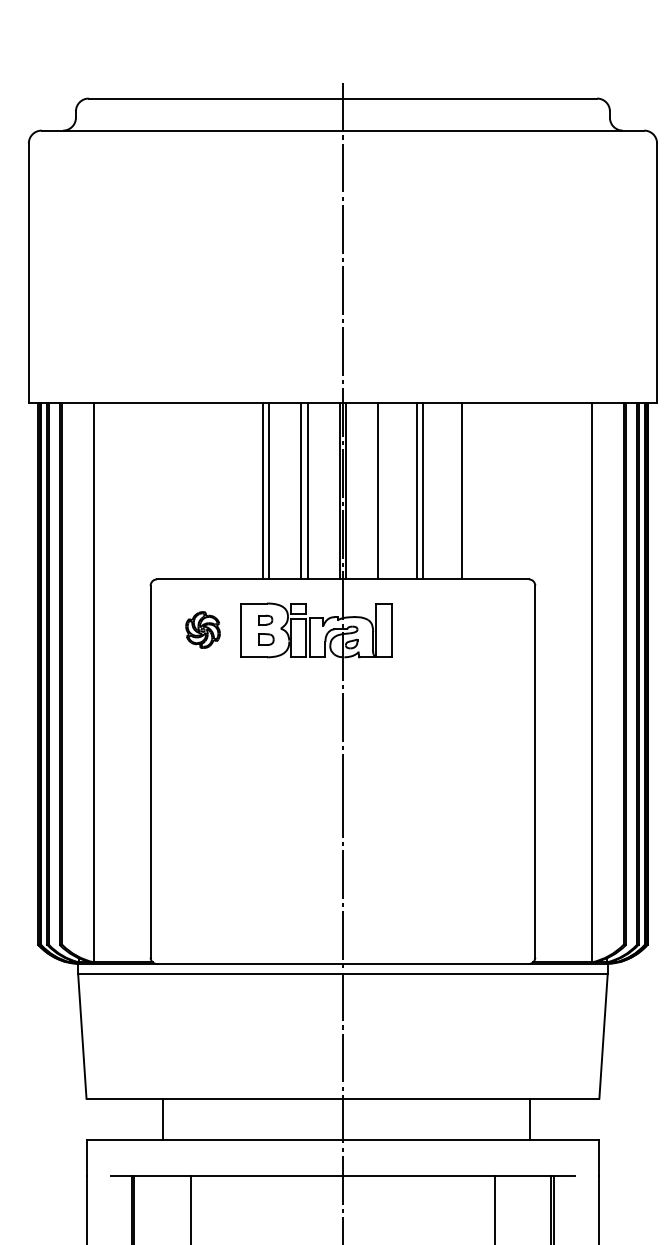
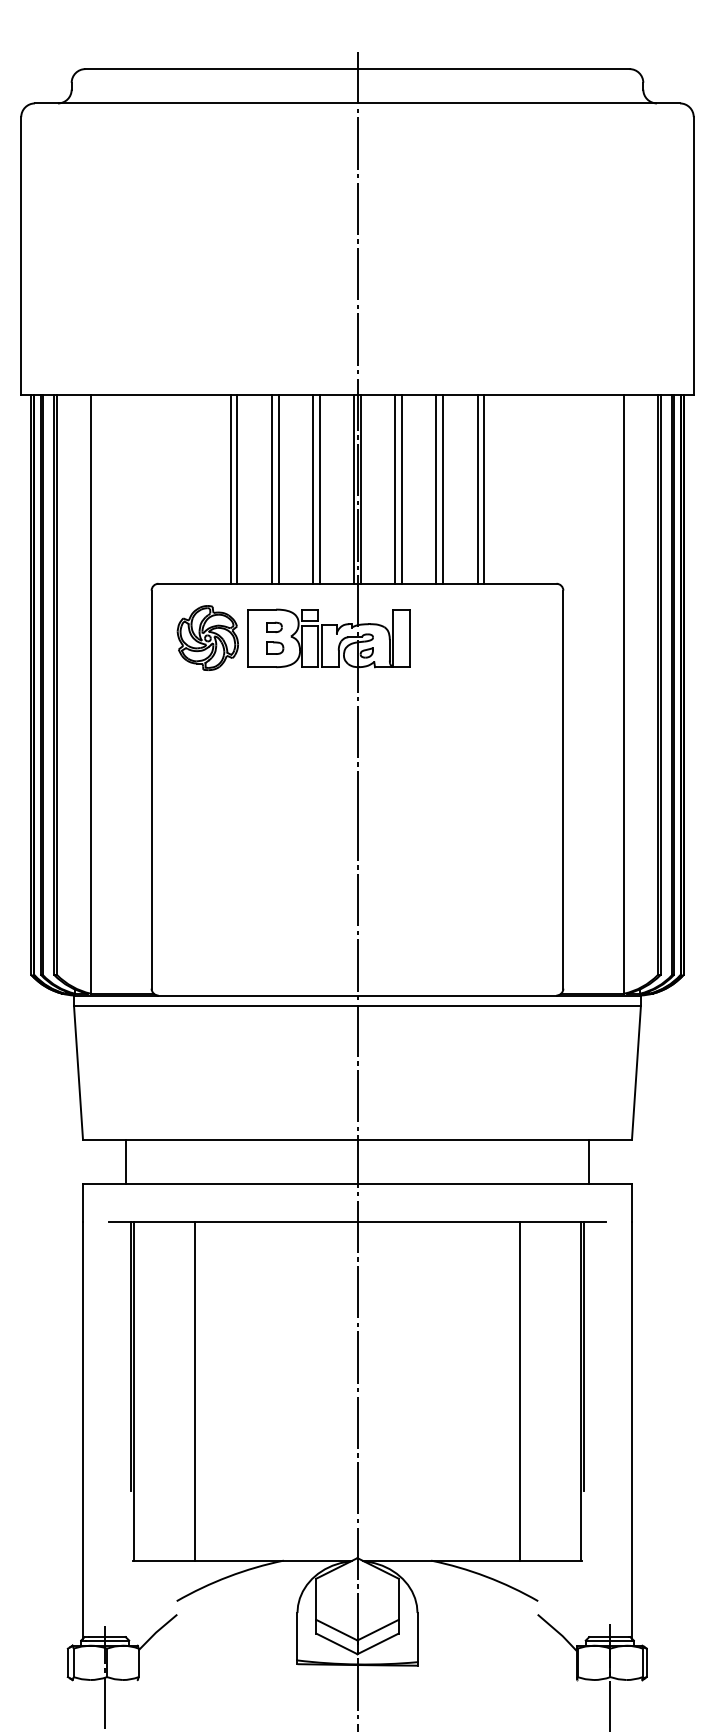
line: (224, 491) -> (230, 489), added
line: (230, 491) -> (237, 489), added
line: (384, 491) -> (402, 489), added
line: (455, 491) -> (477, 489), added
part: (202, 629) -> (207, 637), size x1.67
line: (162, 1119) -> (125, 1161), moved
line: (530, 1119) -> (589, 1161), moved

